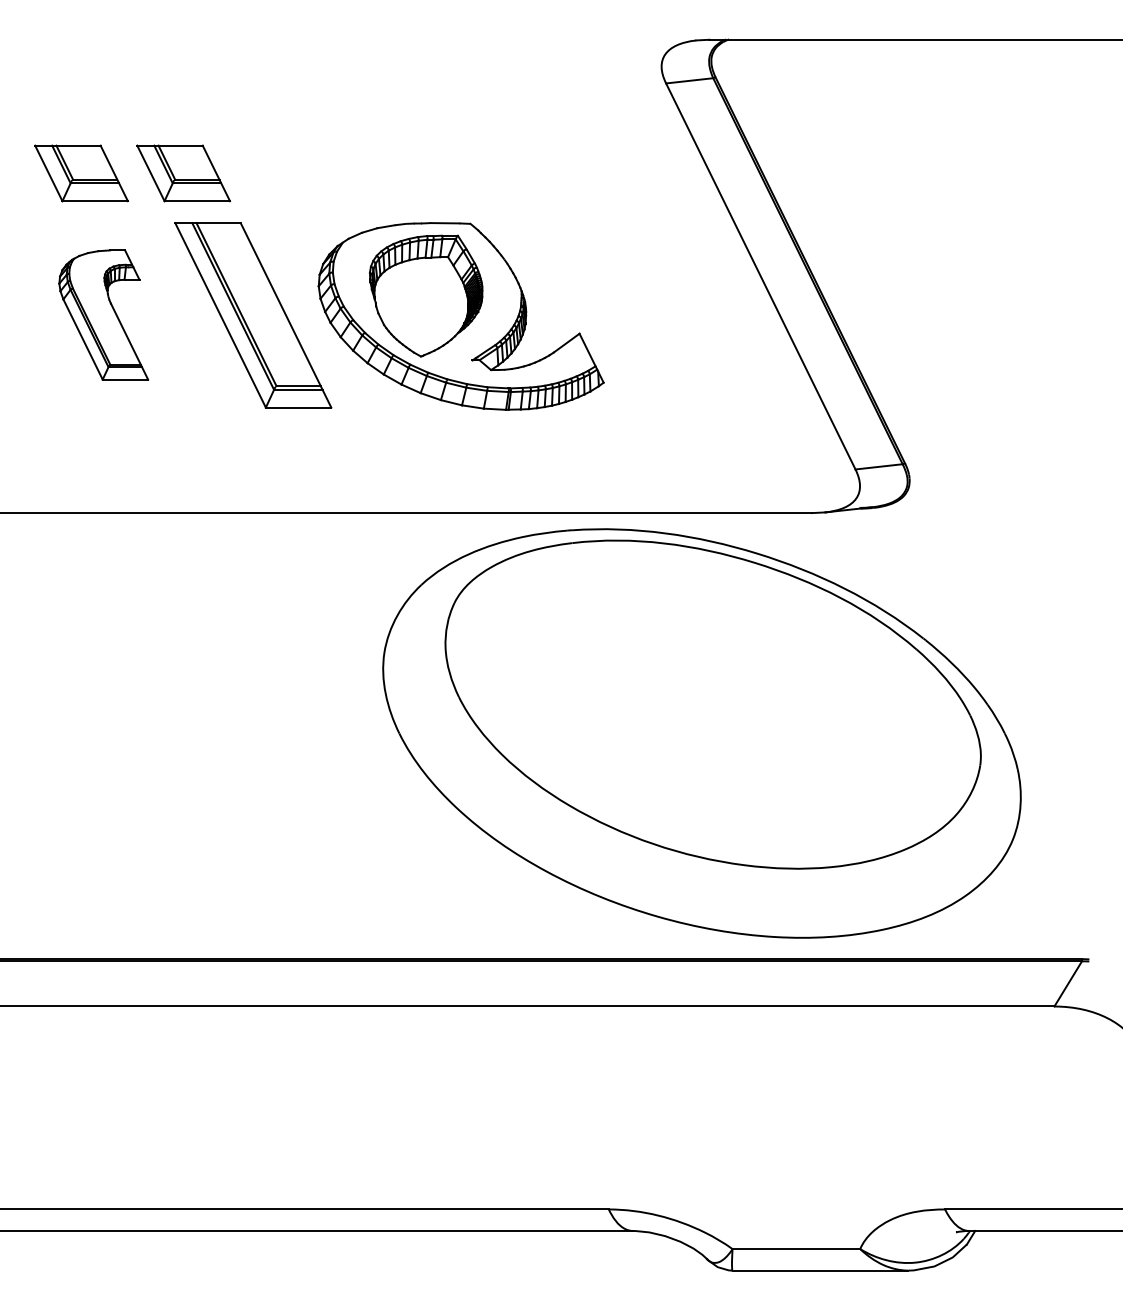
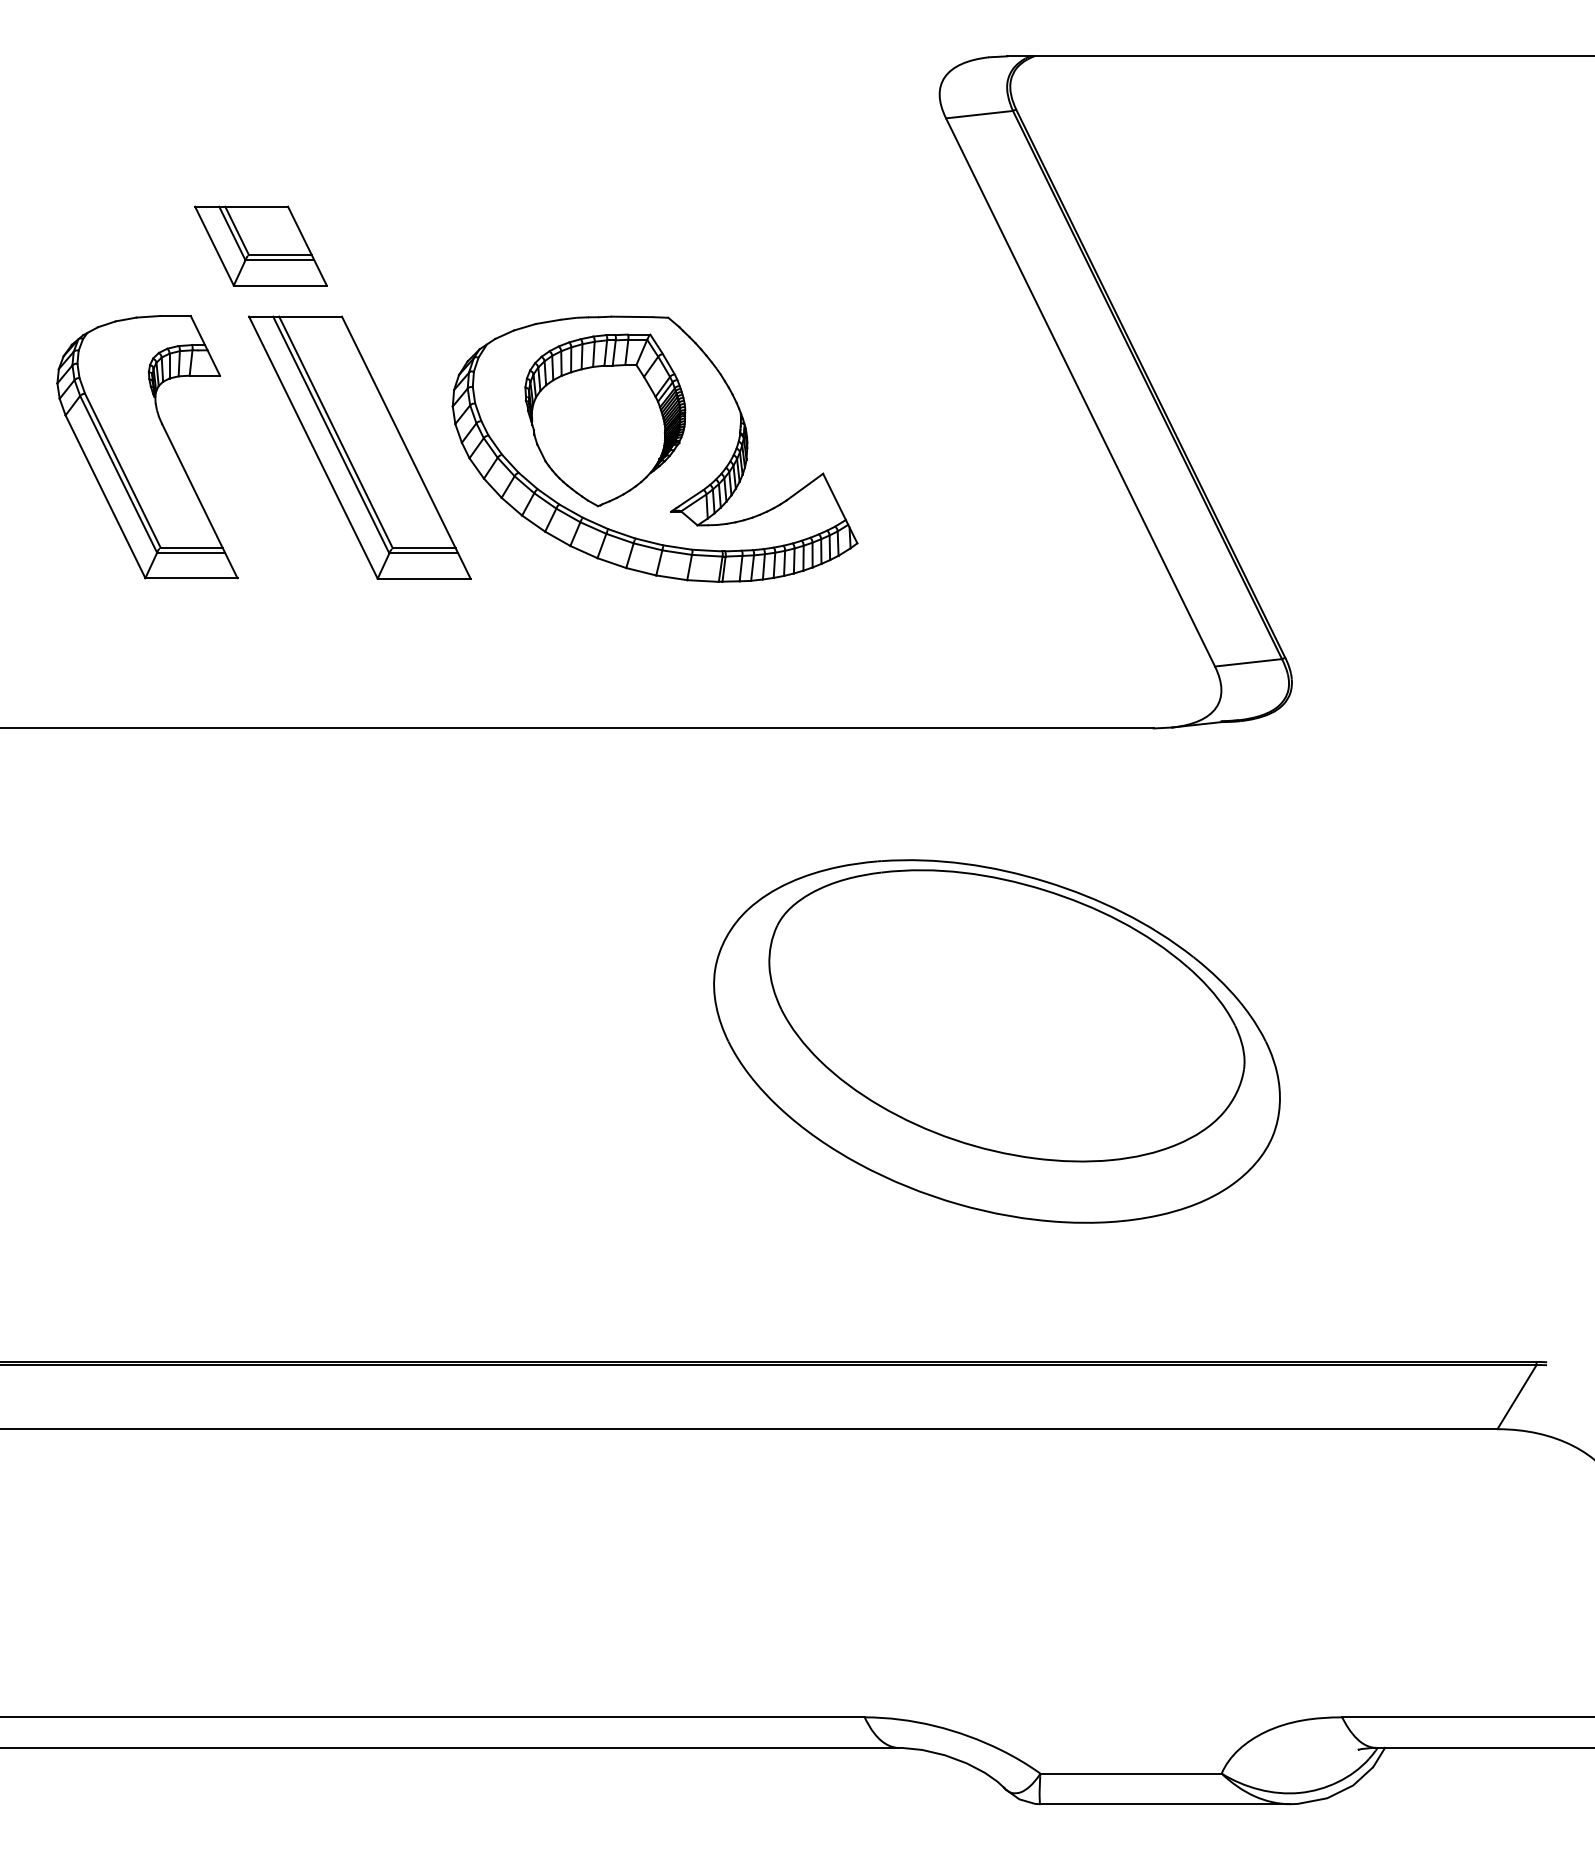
part: (81, 172) -> (115, 245), removed
part: (103, 315) -> (147, 447), size x1.43
part: (701, 733) -> (996, 1041), size x0.62

